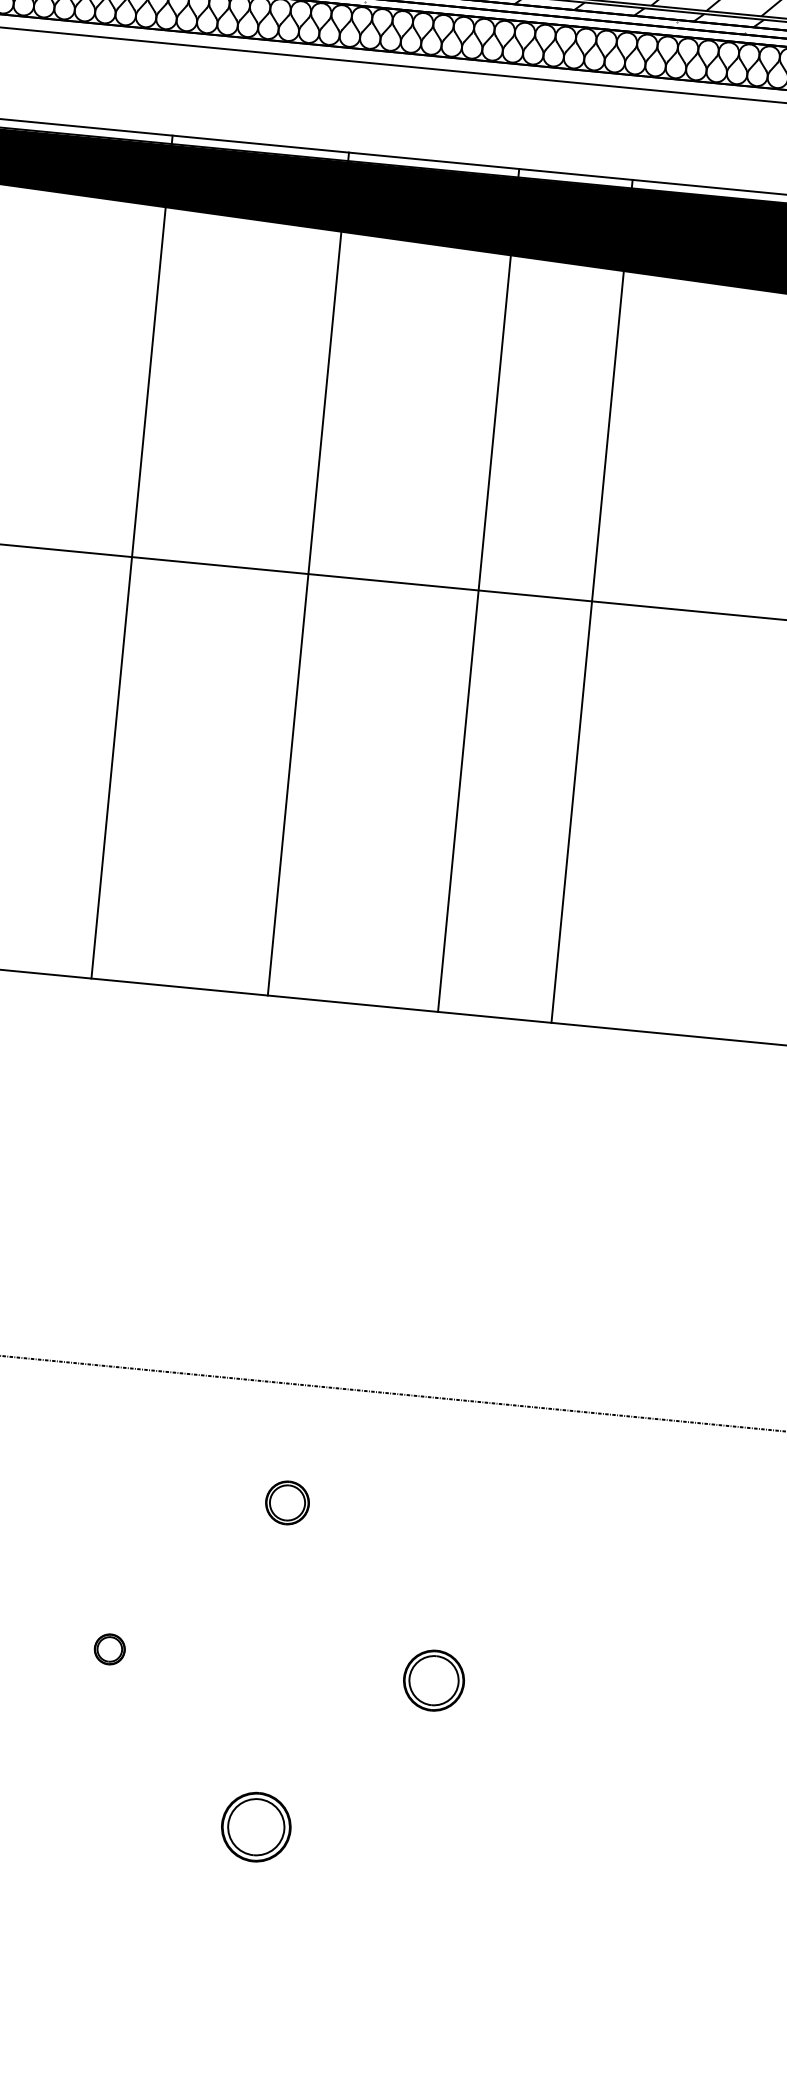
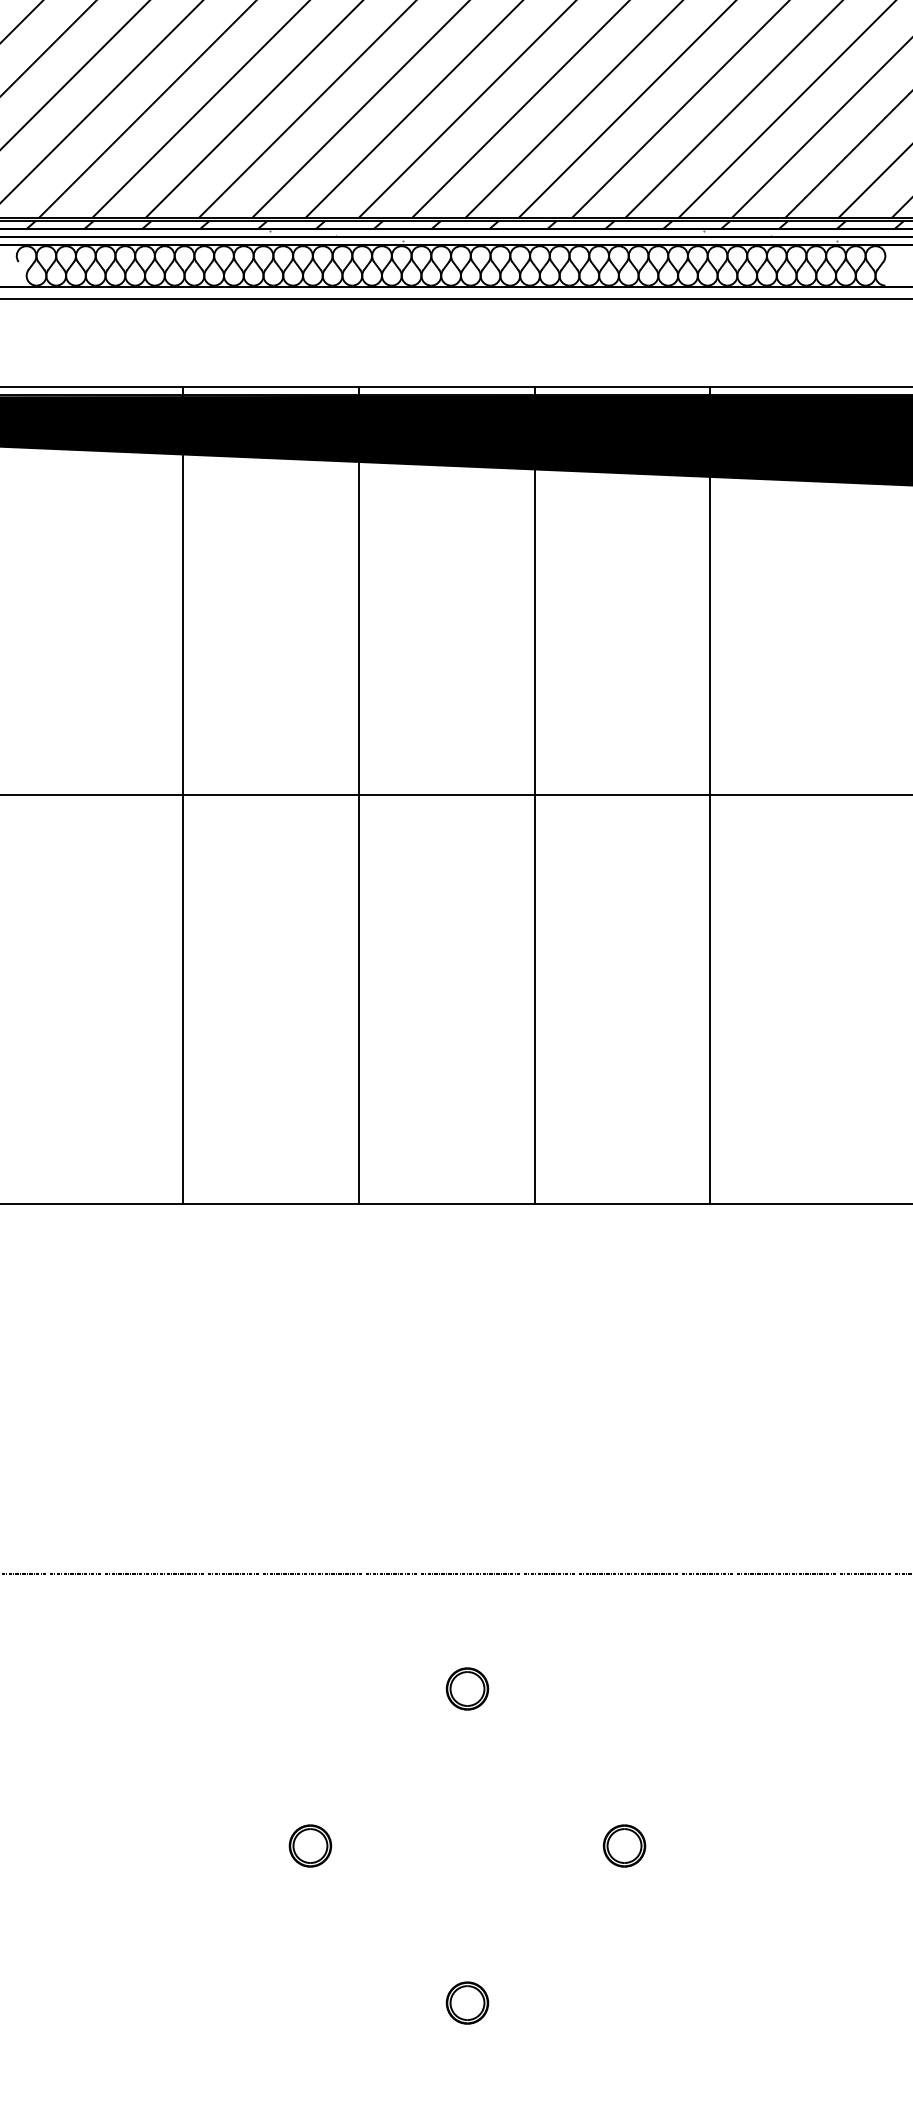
line: (131, 557) -> (182, 795), moved
line: (308, 574) -> (358, 795), moved
line: (478, 590) -> (534, 795), moved
line: (592, 601) -> (710, 795), moved
part: (109, 1648) -> (310, 1845), size x1.43
part: (434, 1680) -> (624, 1845), size x0.71
part: (256, 1826) -> (467, 2002), size x0.62

